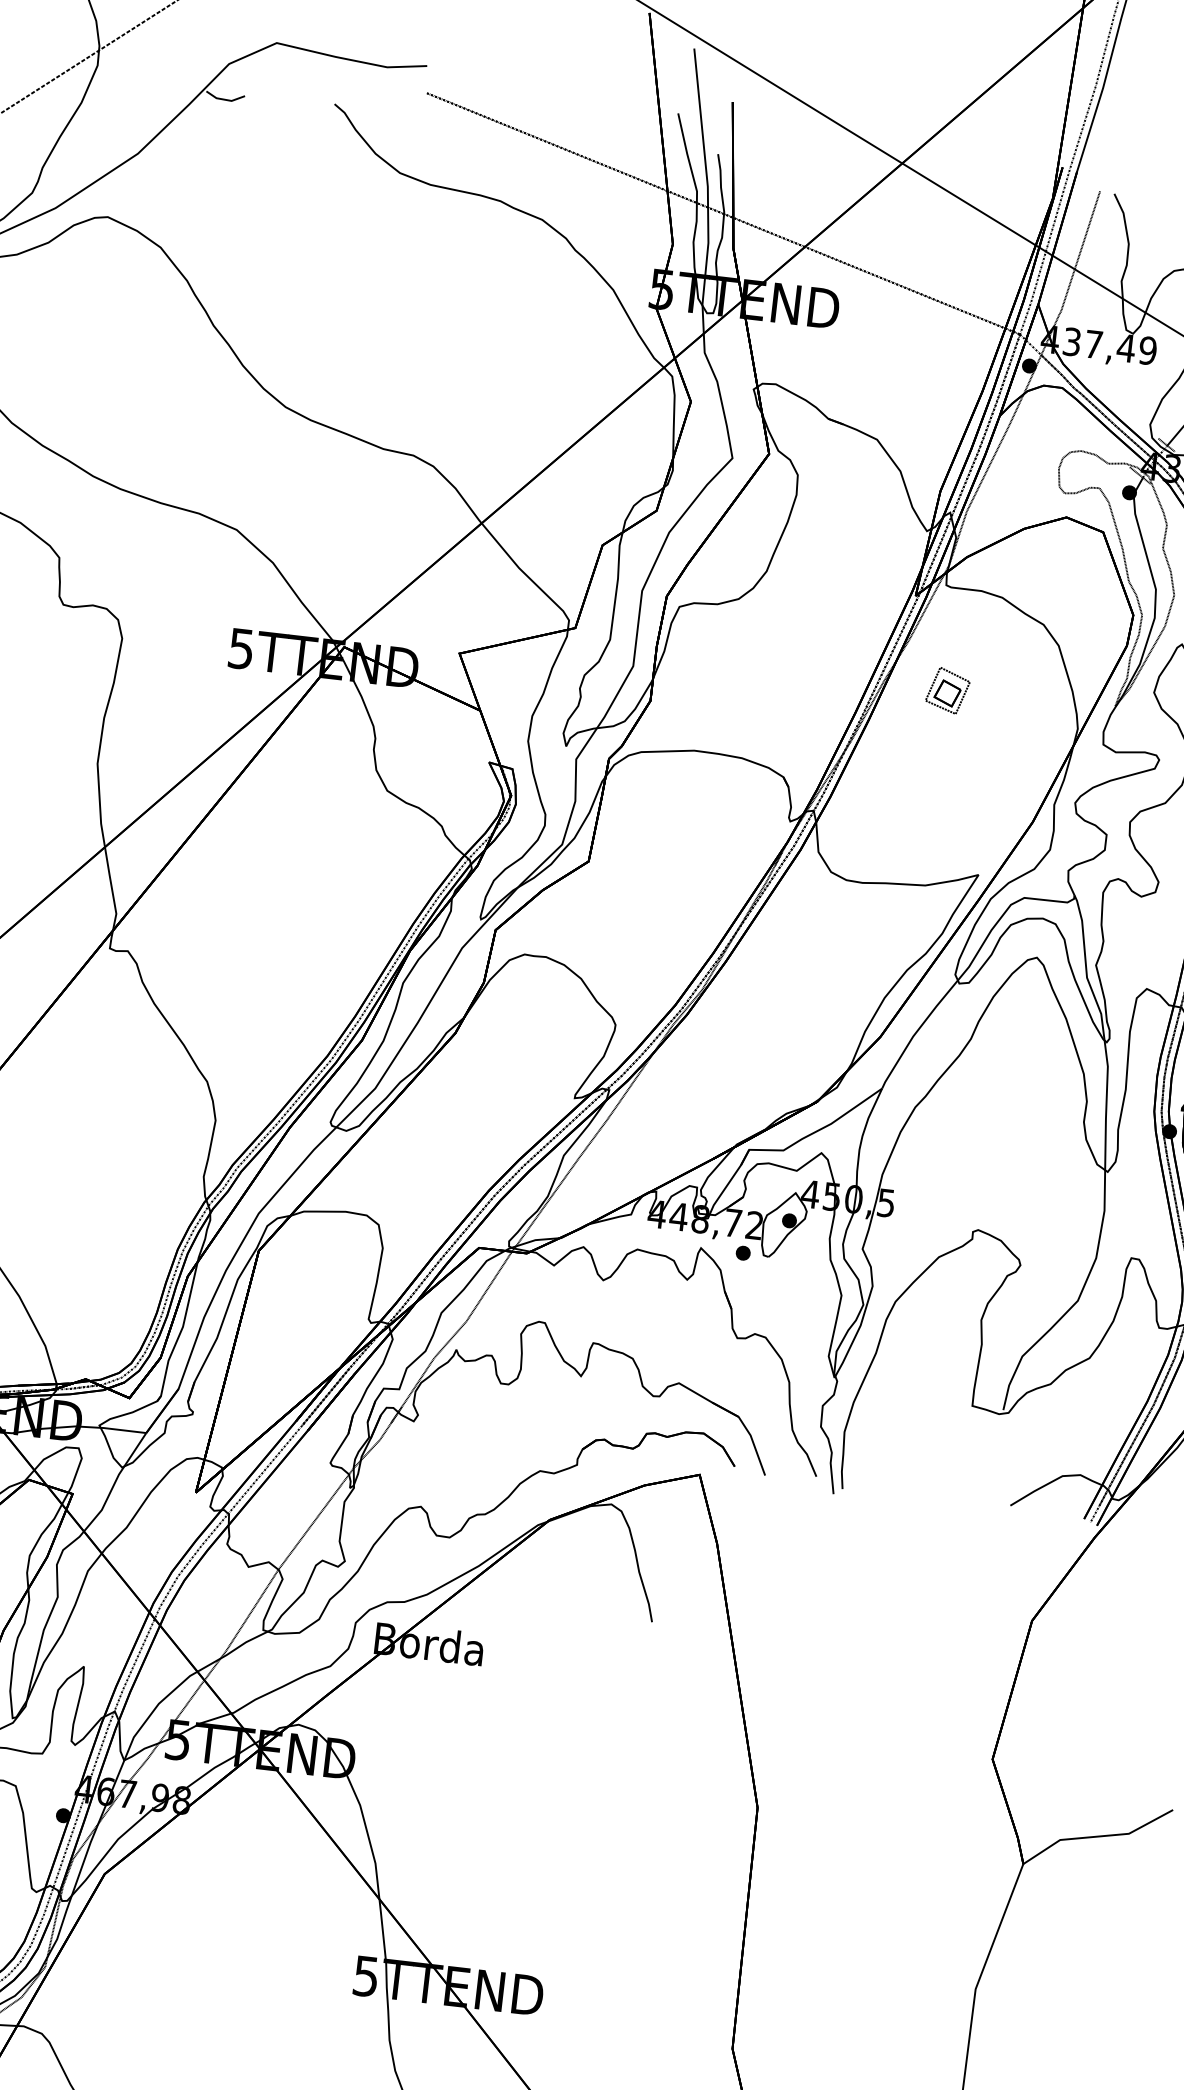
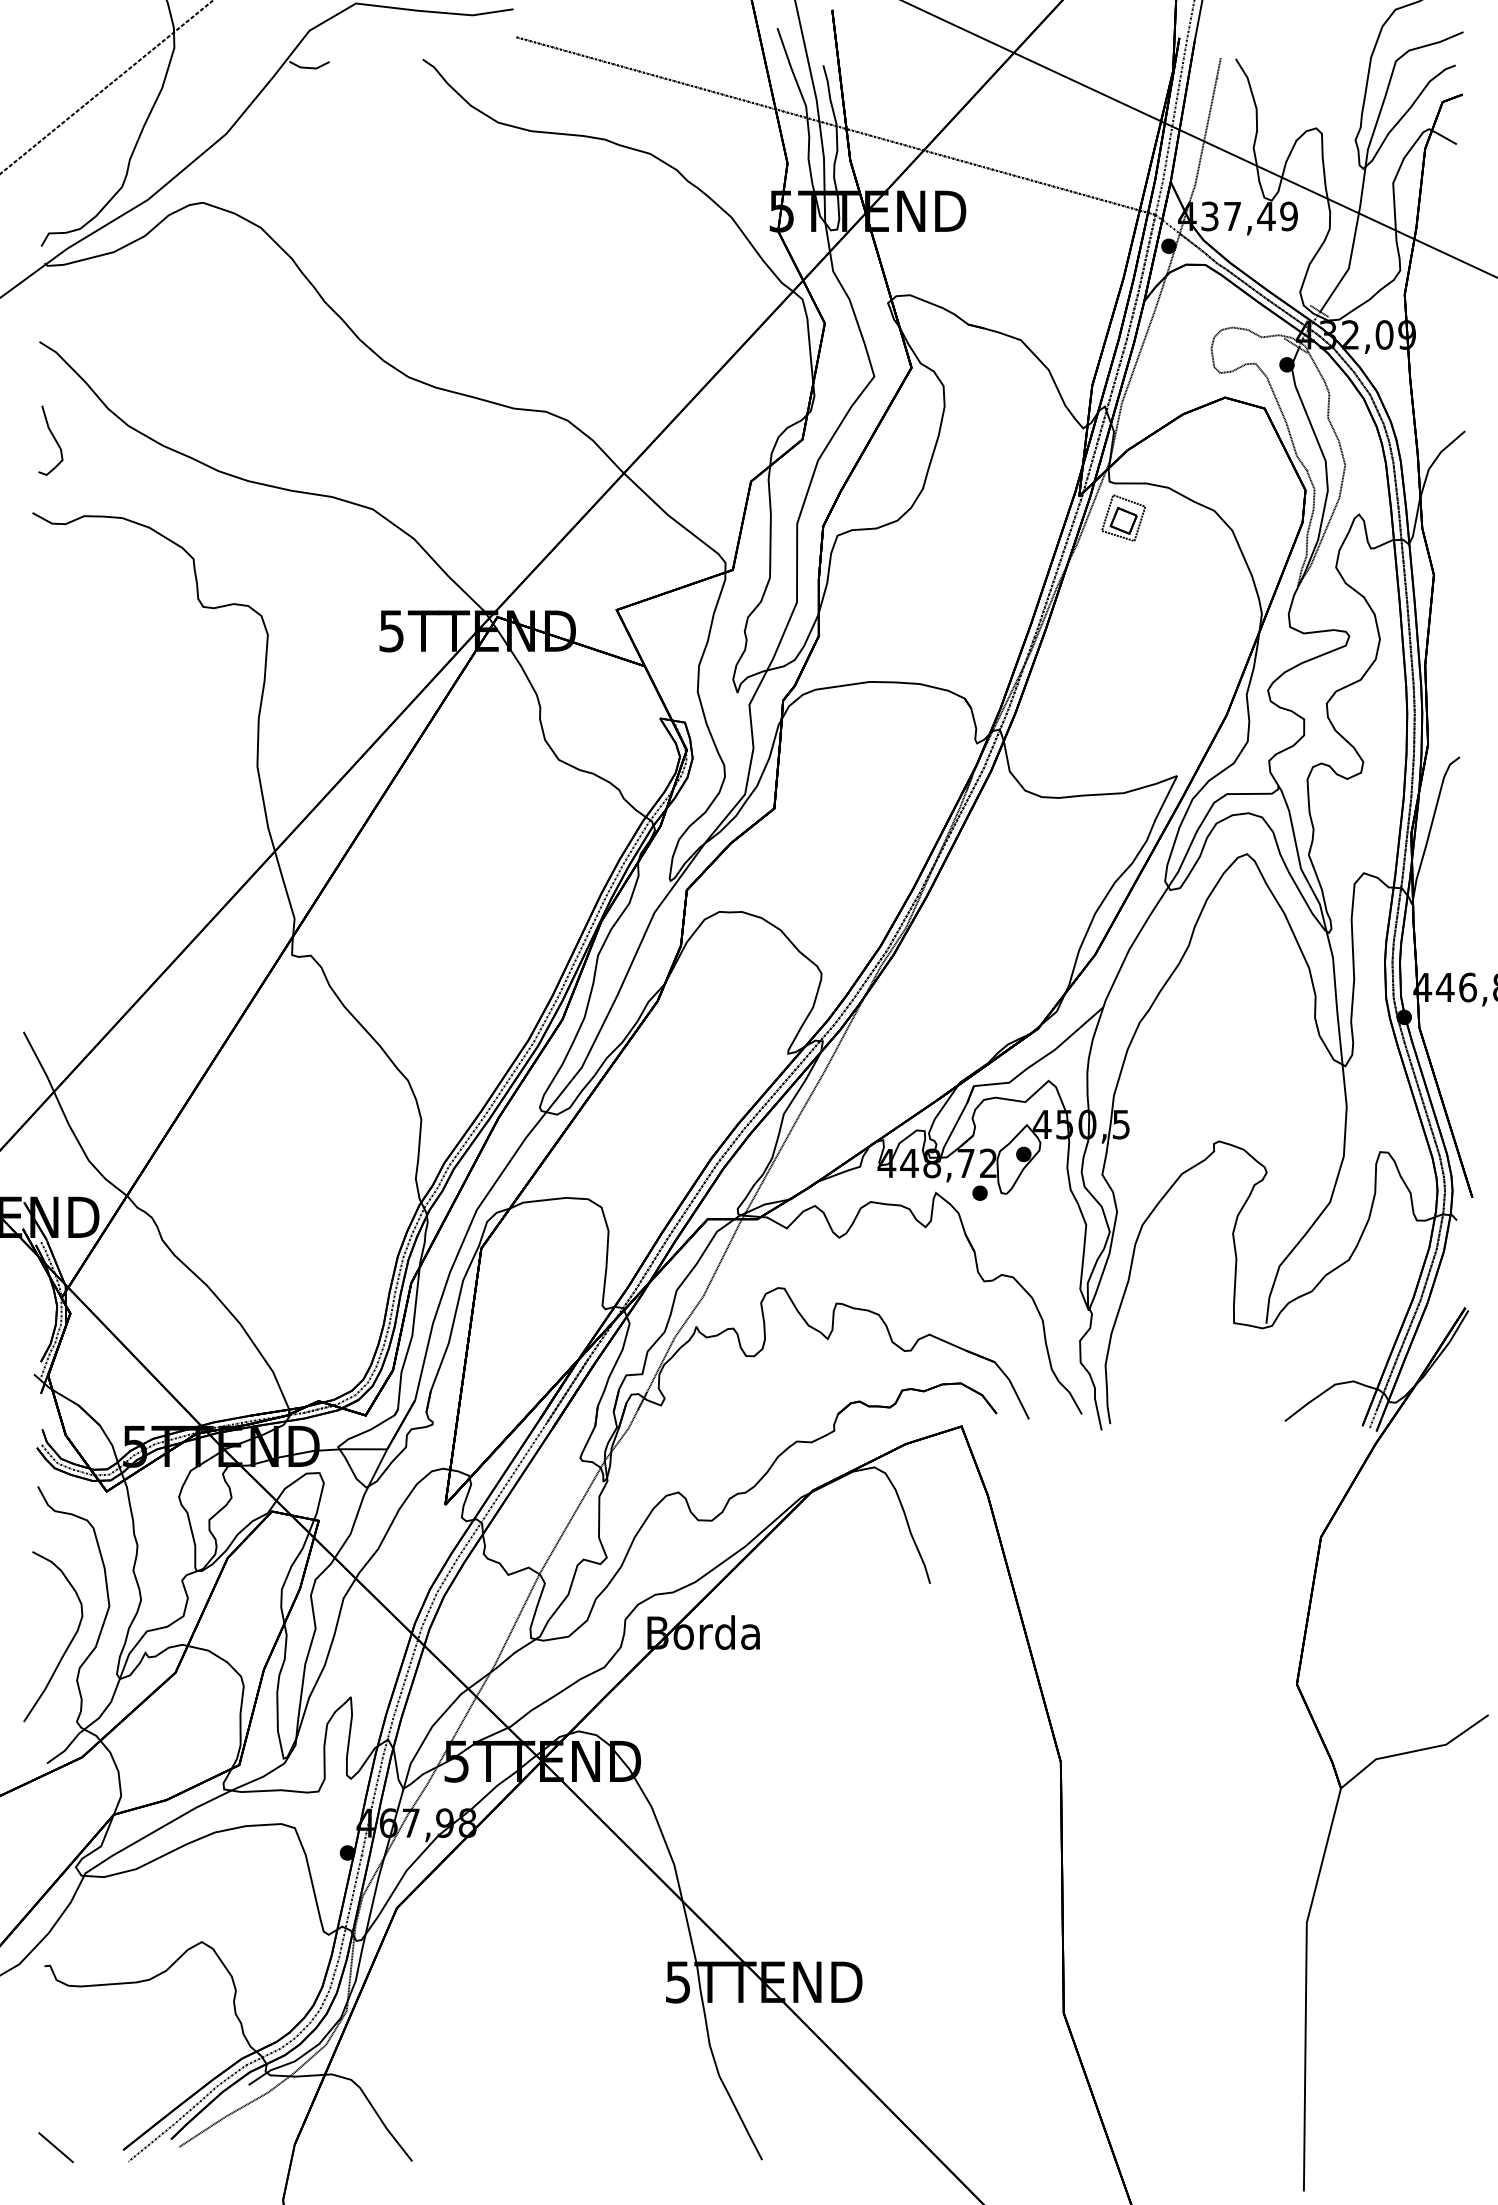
part: (947, 690) -> (1123, 517), moved

